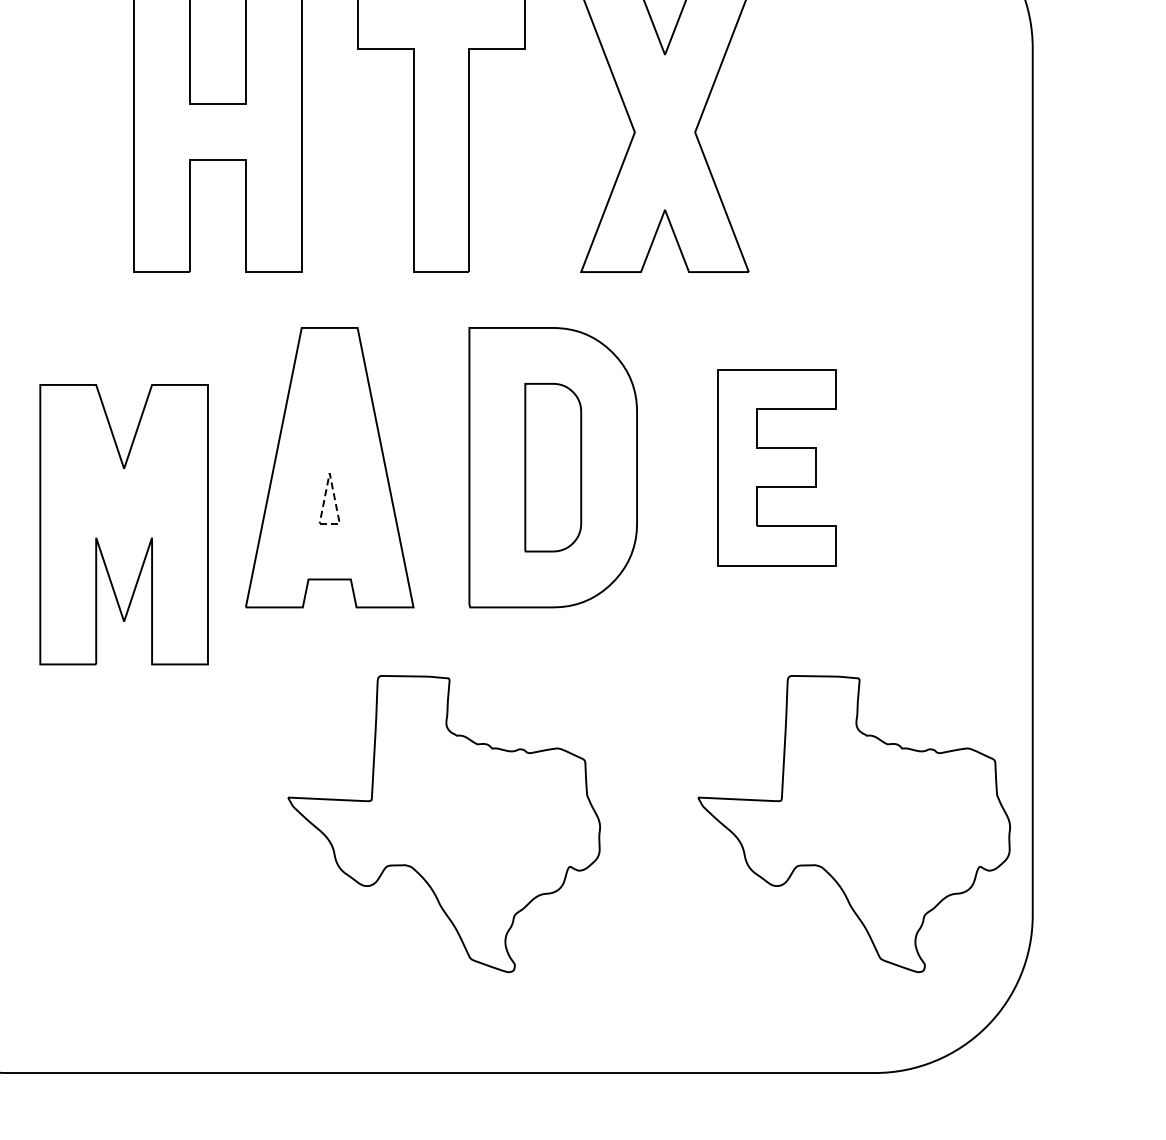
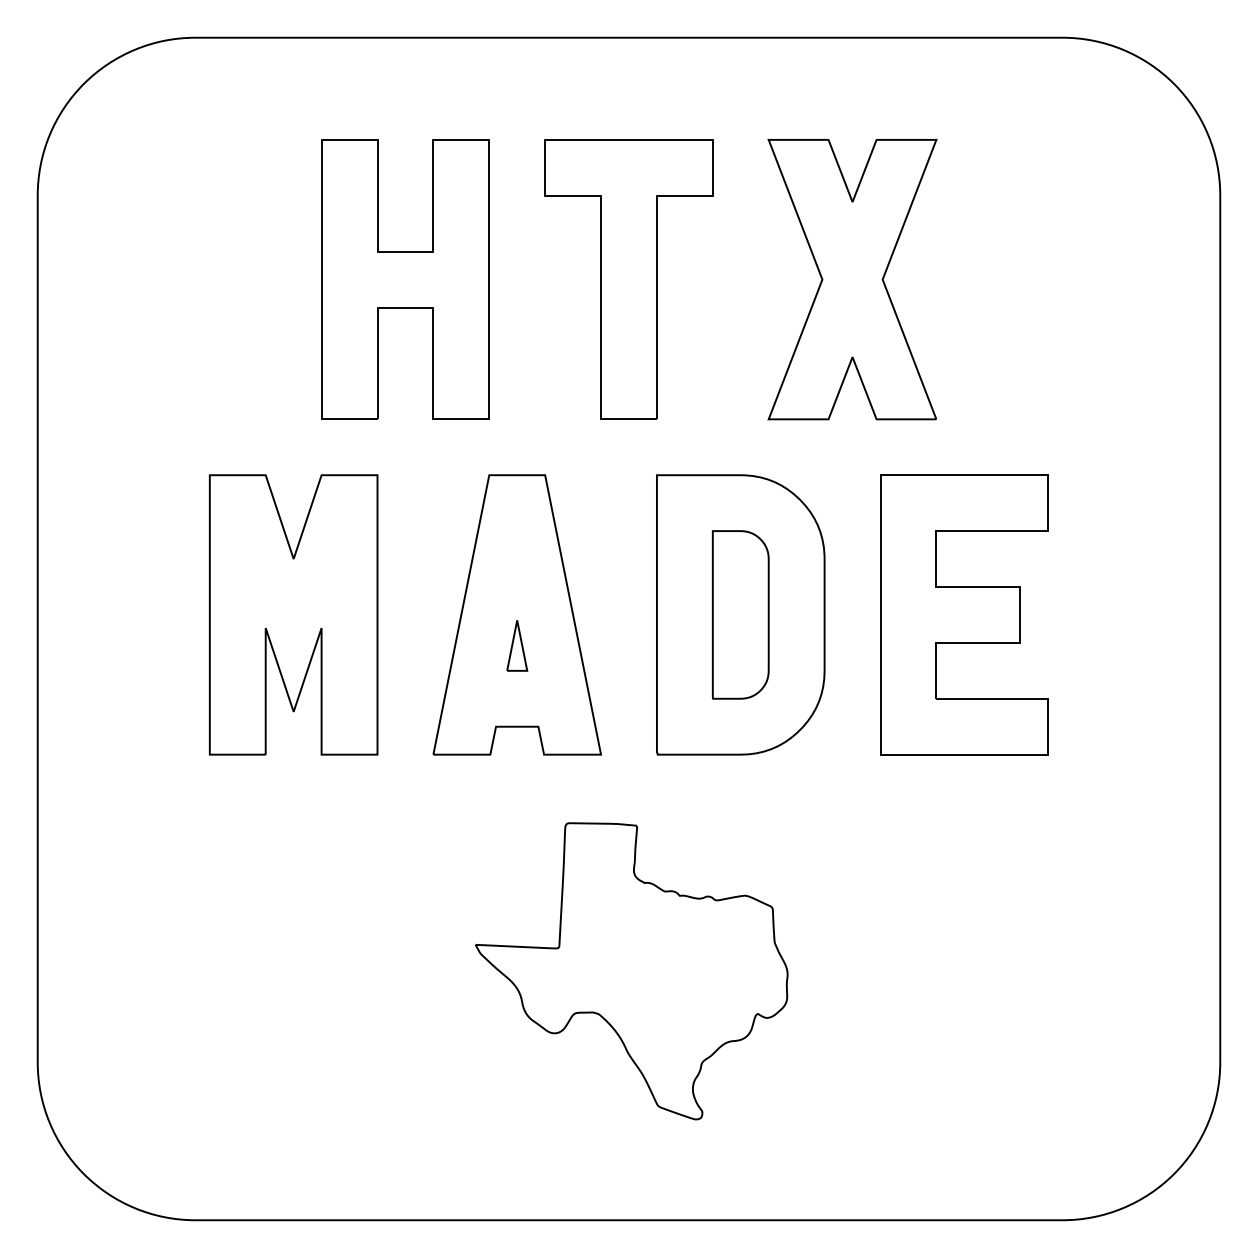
part: (776, 467) -> (964, 614), size x1.43
line: (331, 483) -> (519, 630), dashed -> solid
part: (123, 524) -> (293, 614), moved
part: (853, 824) -> (1041, 971), removed

